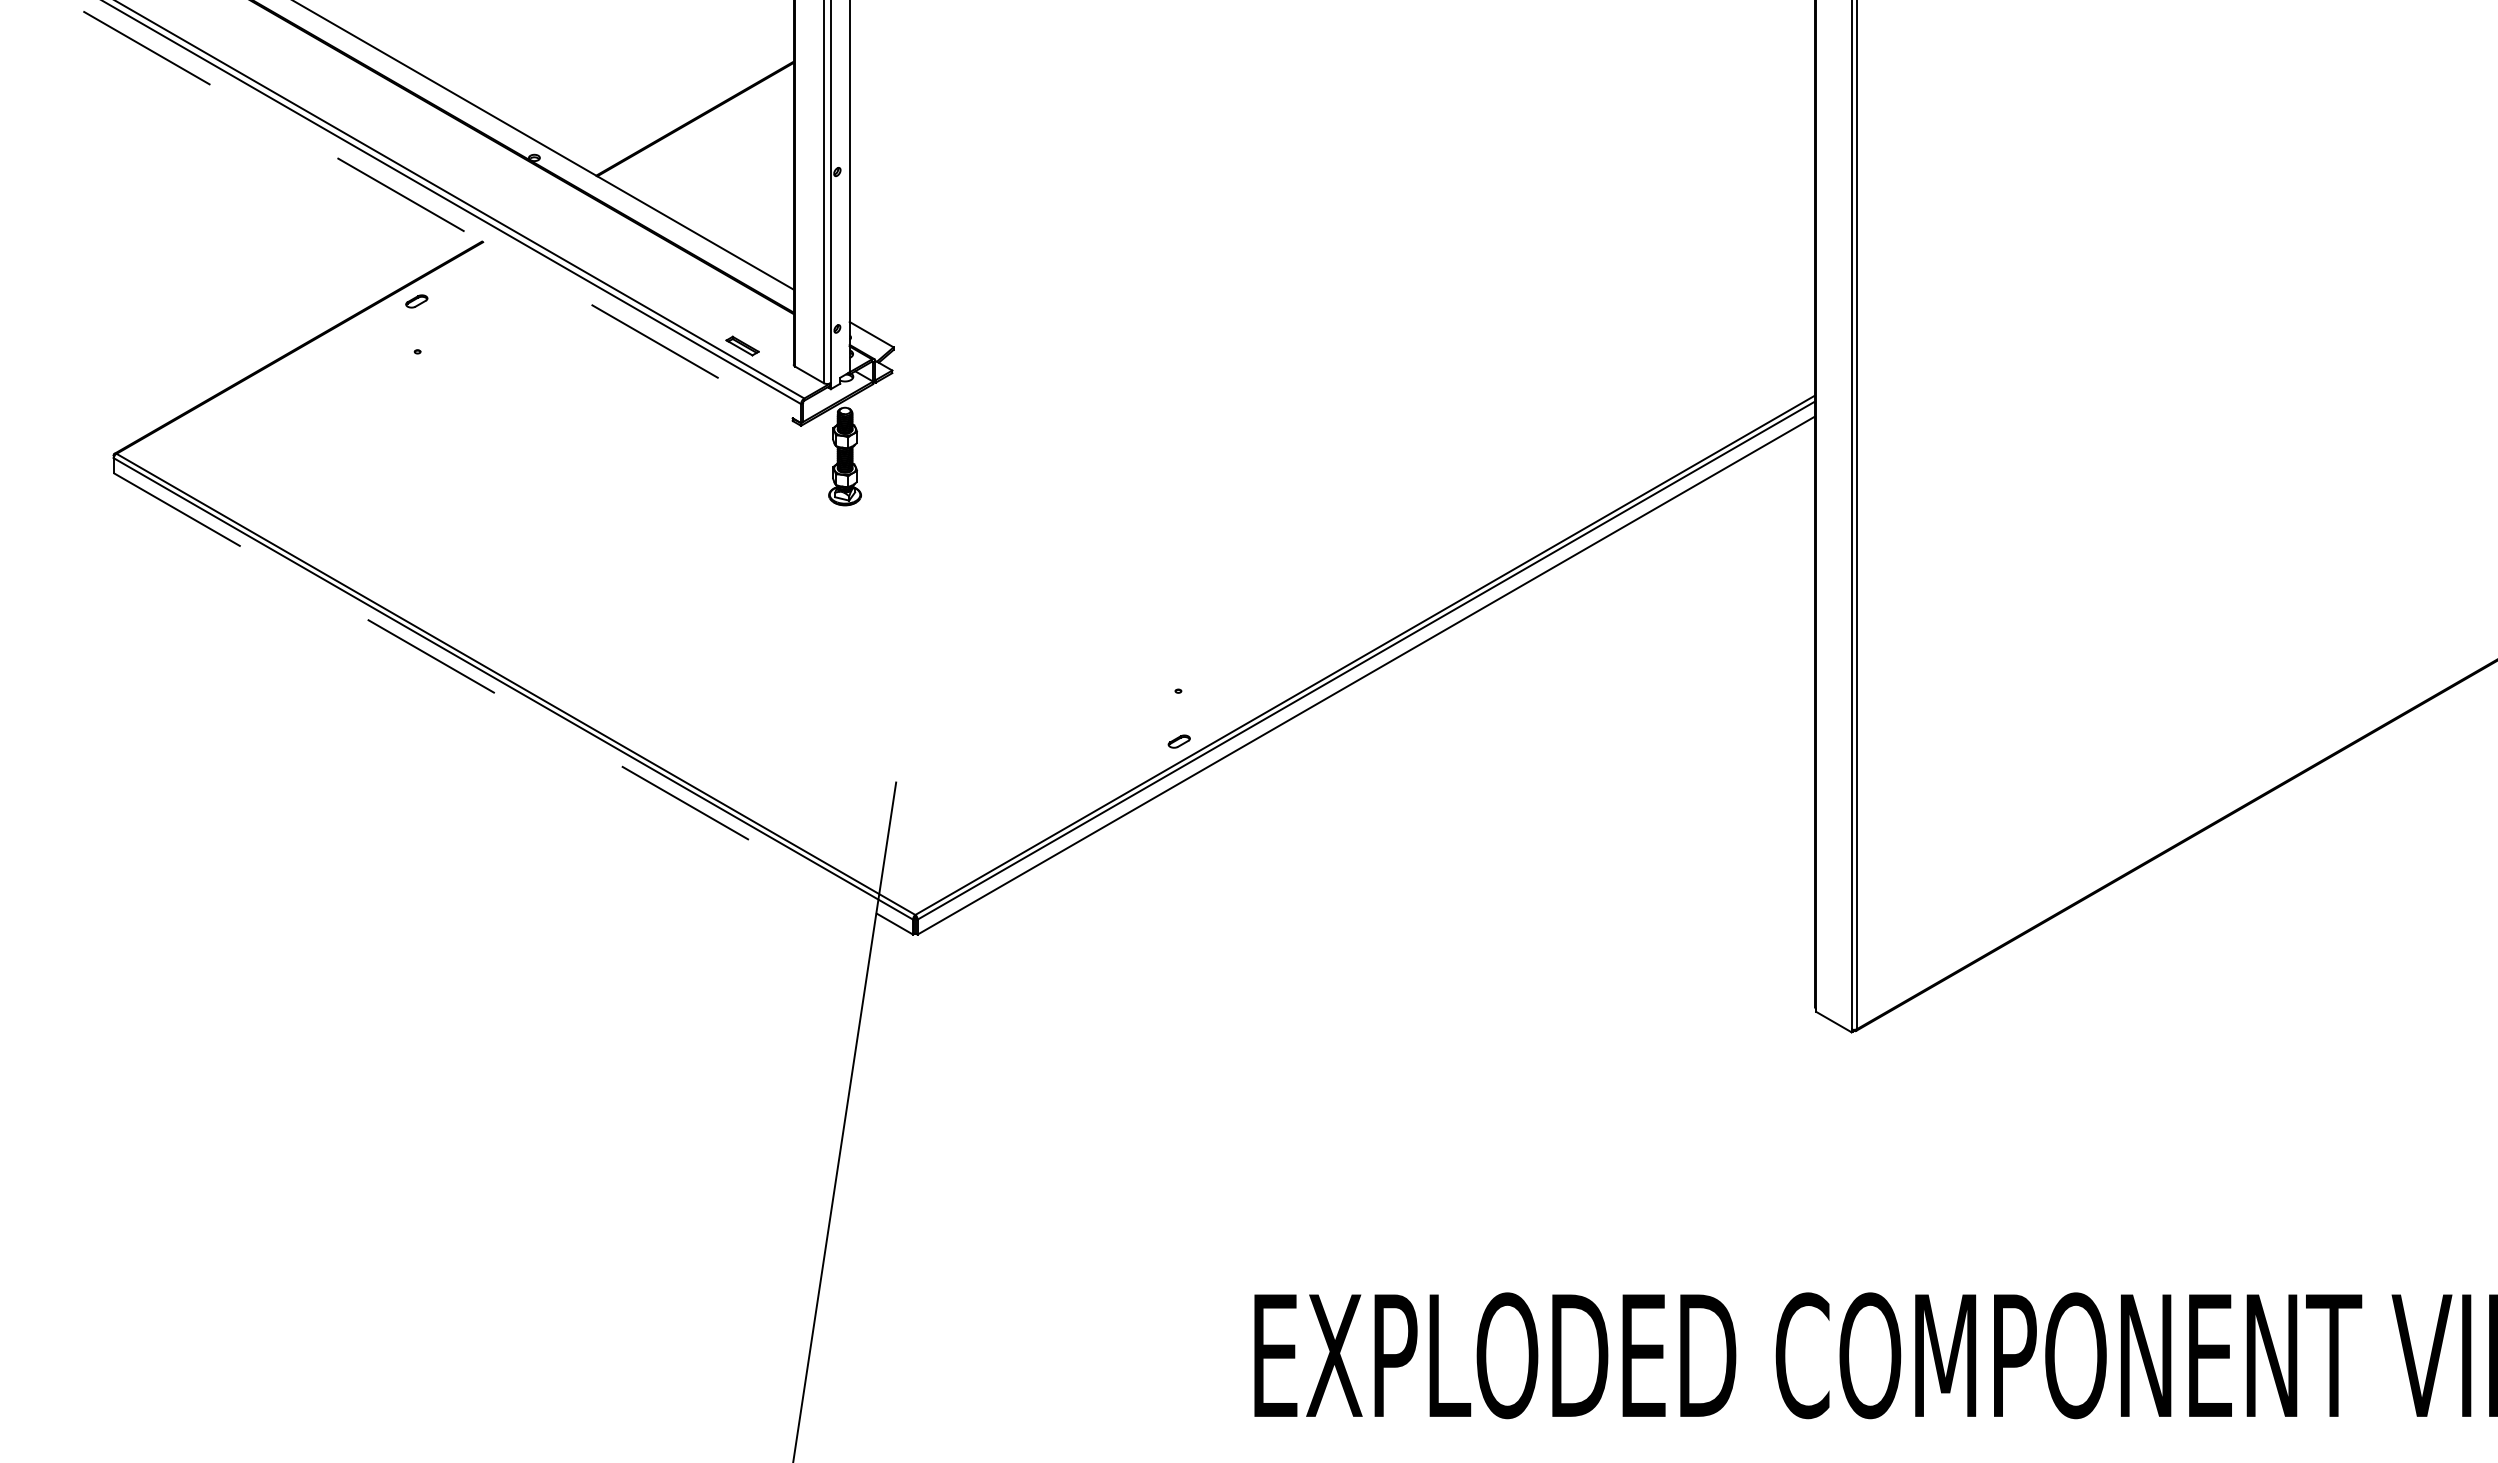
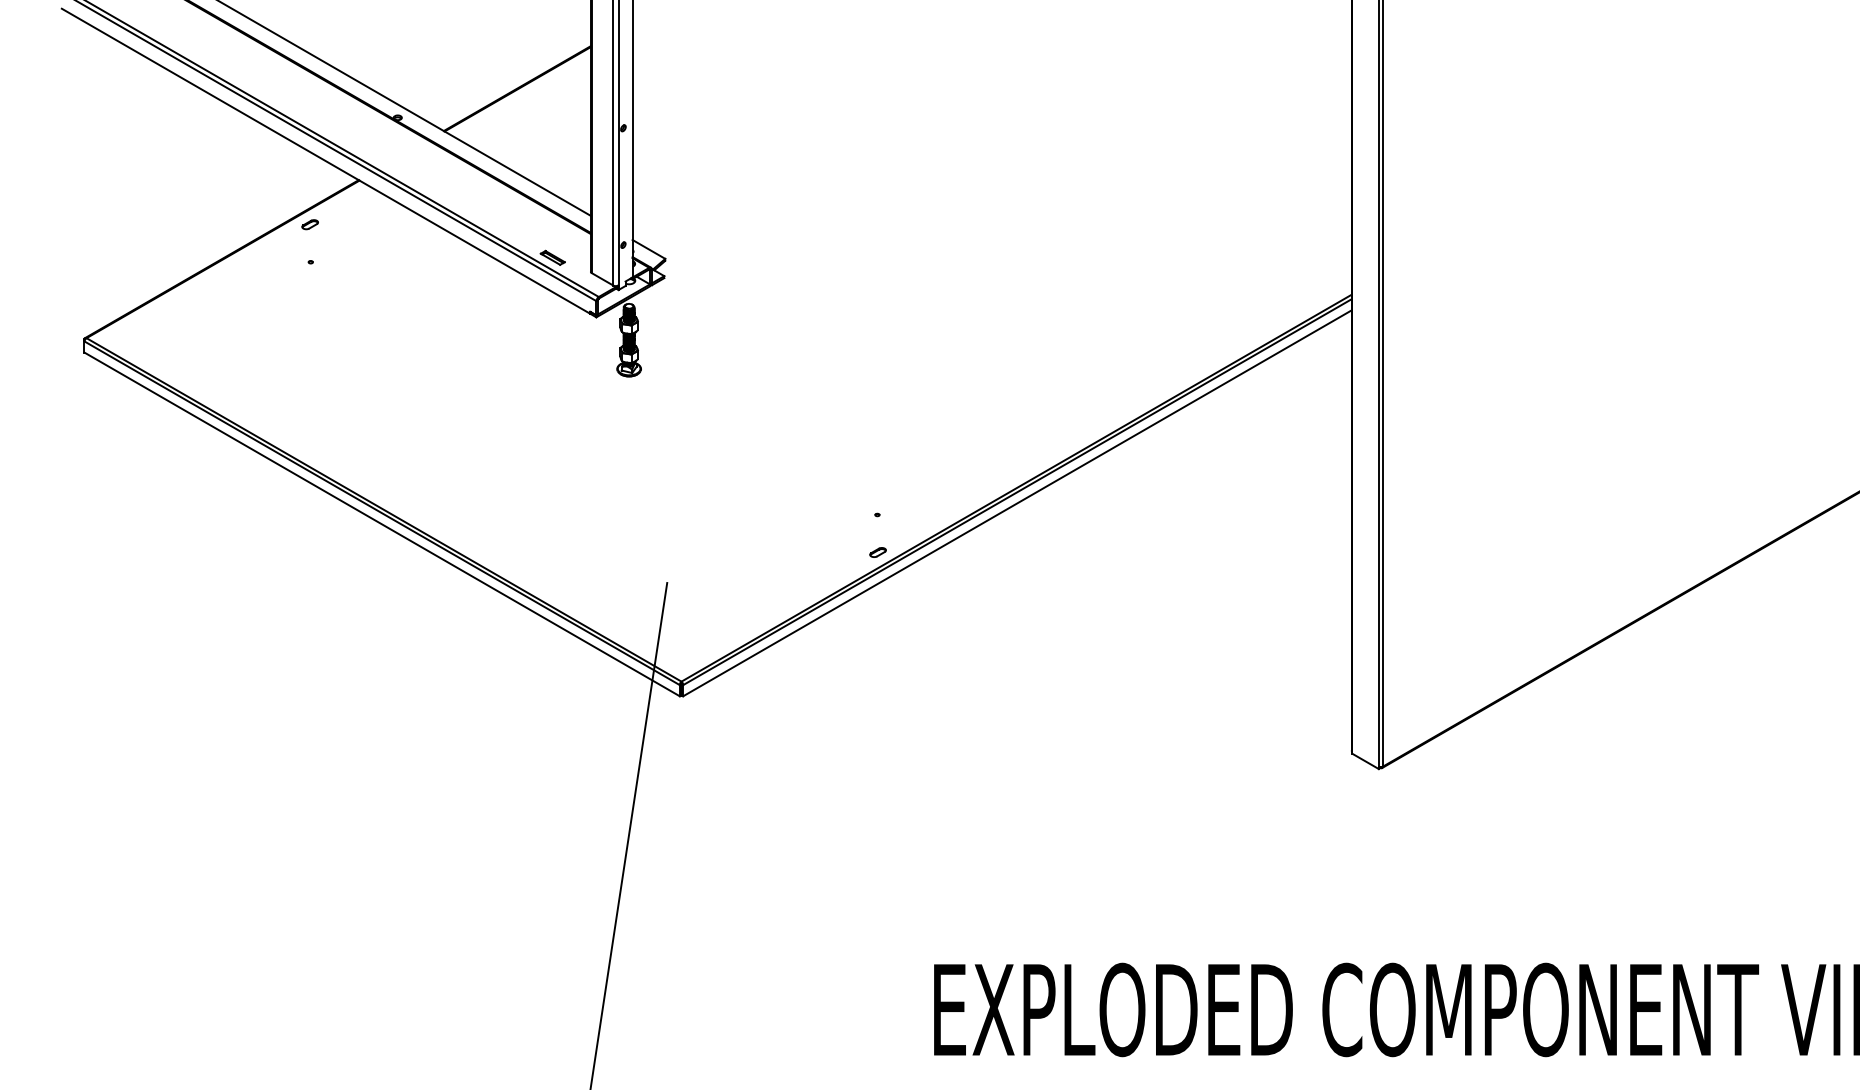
line: (438, 216) -> (326, 161), dashed -> solid
line: (513, 703) -> (382, 524), dashed -> solid

